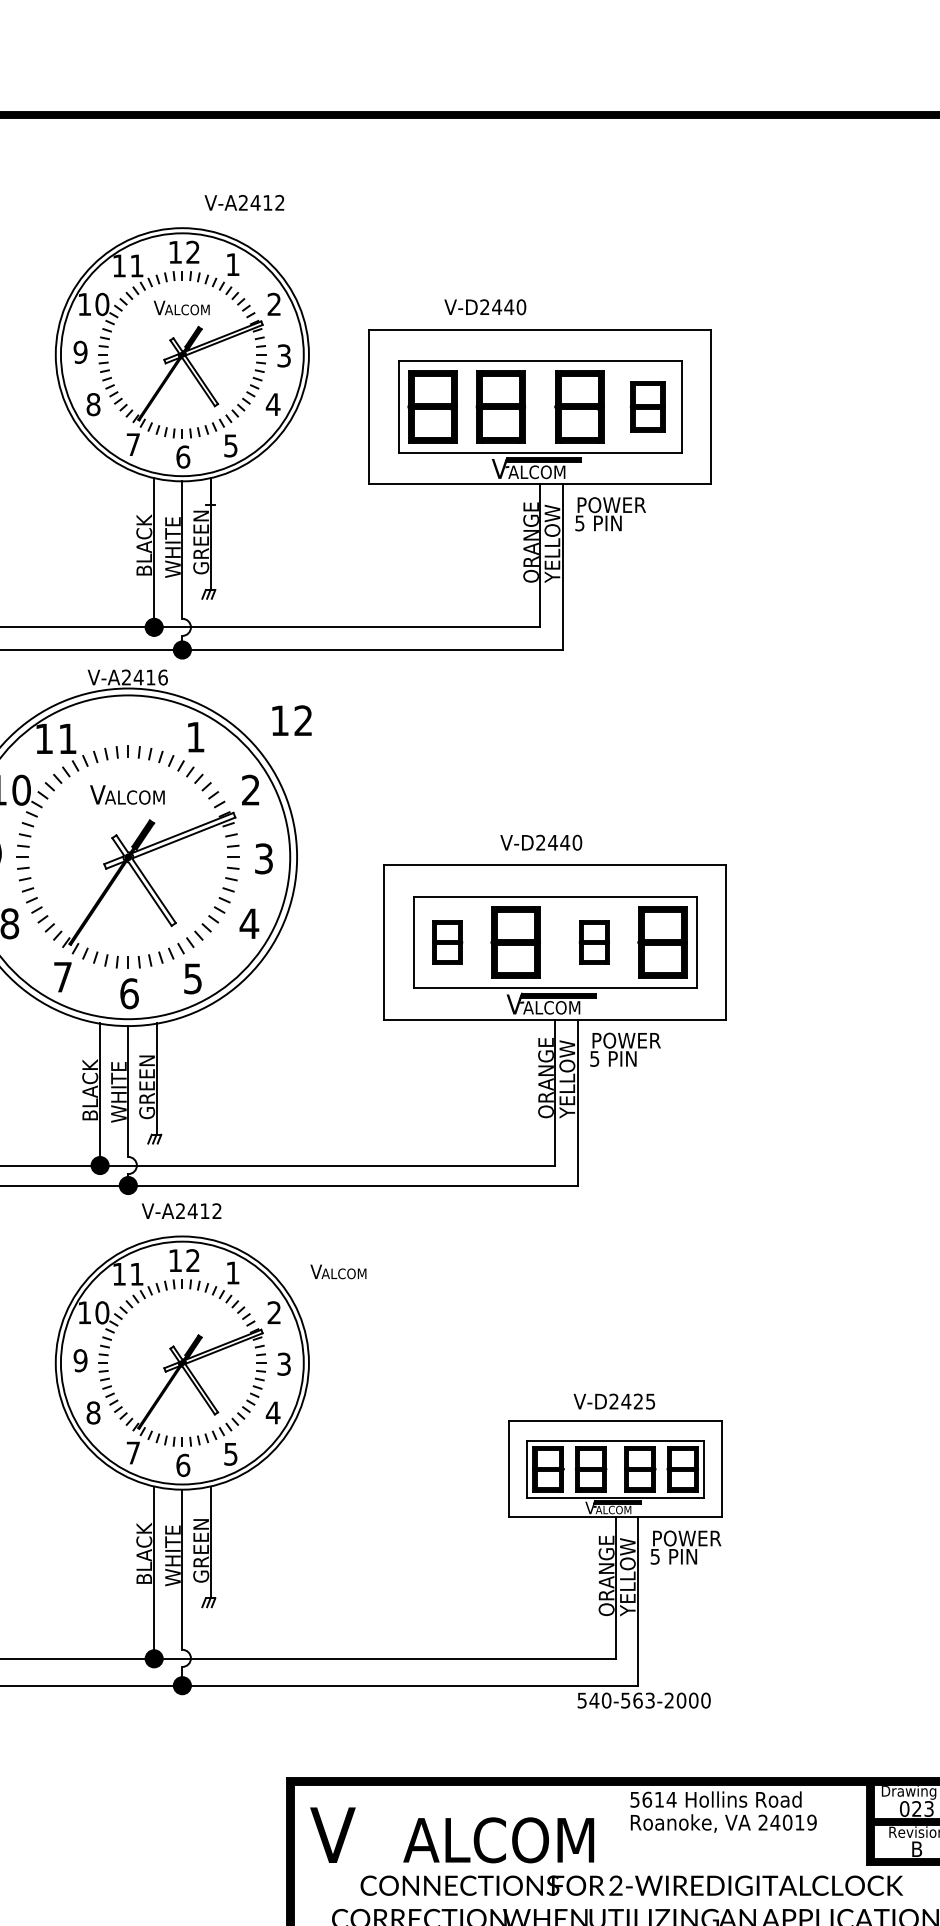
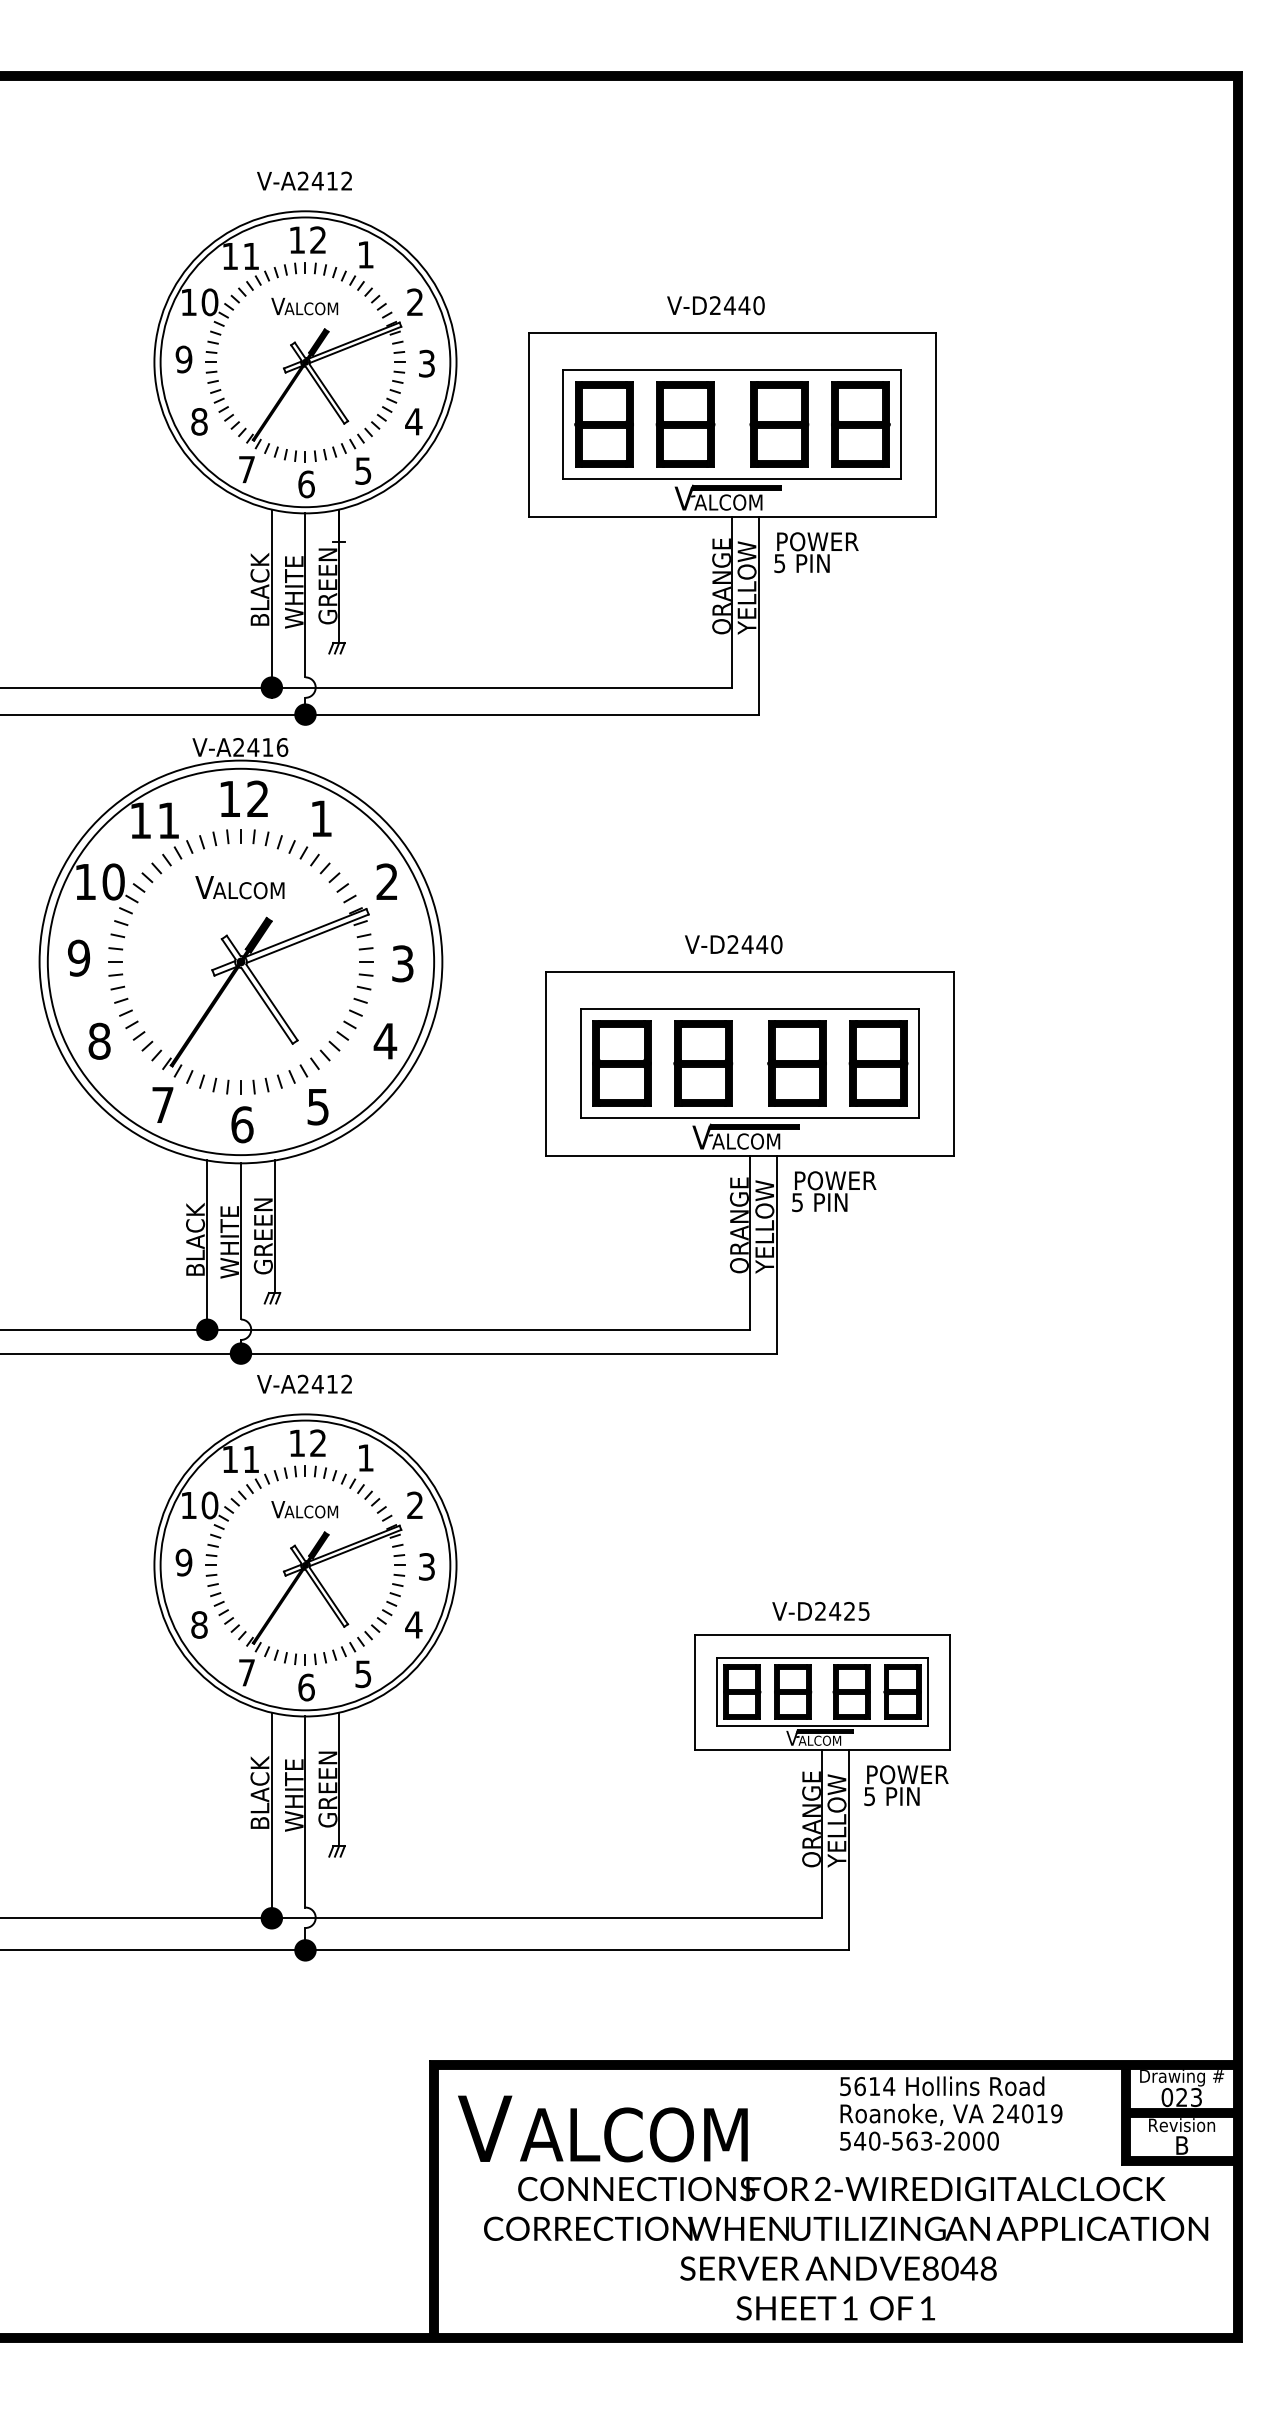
text: (244, 202) -> (304, 180), moved
text: (484, 307) -> (715, 305), moved
part: (647, 406) -> (860, 424), size x1.43
text: (291, 720) -> (243, 798), moved
part: (447, 942) -> (621, 1063), size x1.67
part: (593, 942) -> (796, 1063), size x1.67
text: (338, 1271) -> (304, 1509), moved
text: (644, 1700) -> (919, 2140), moved
text: (498, 1840) -> (633, 2134), moved

